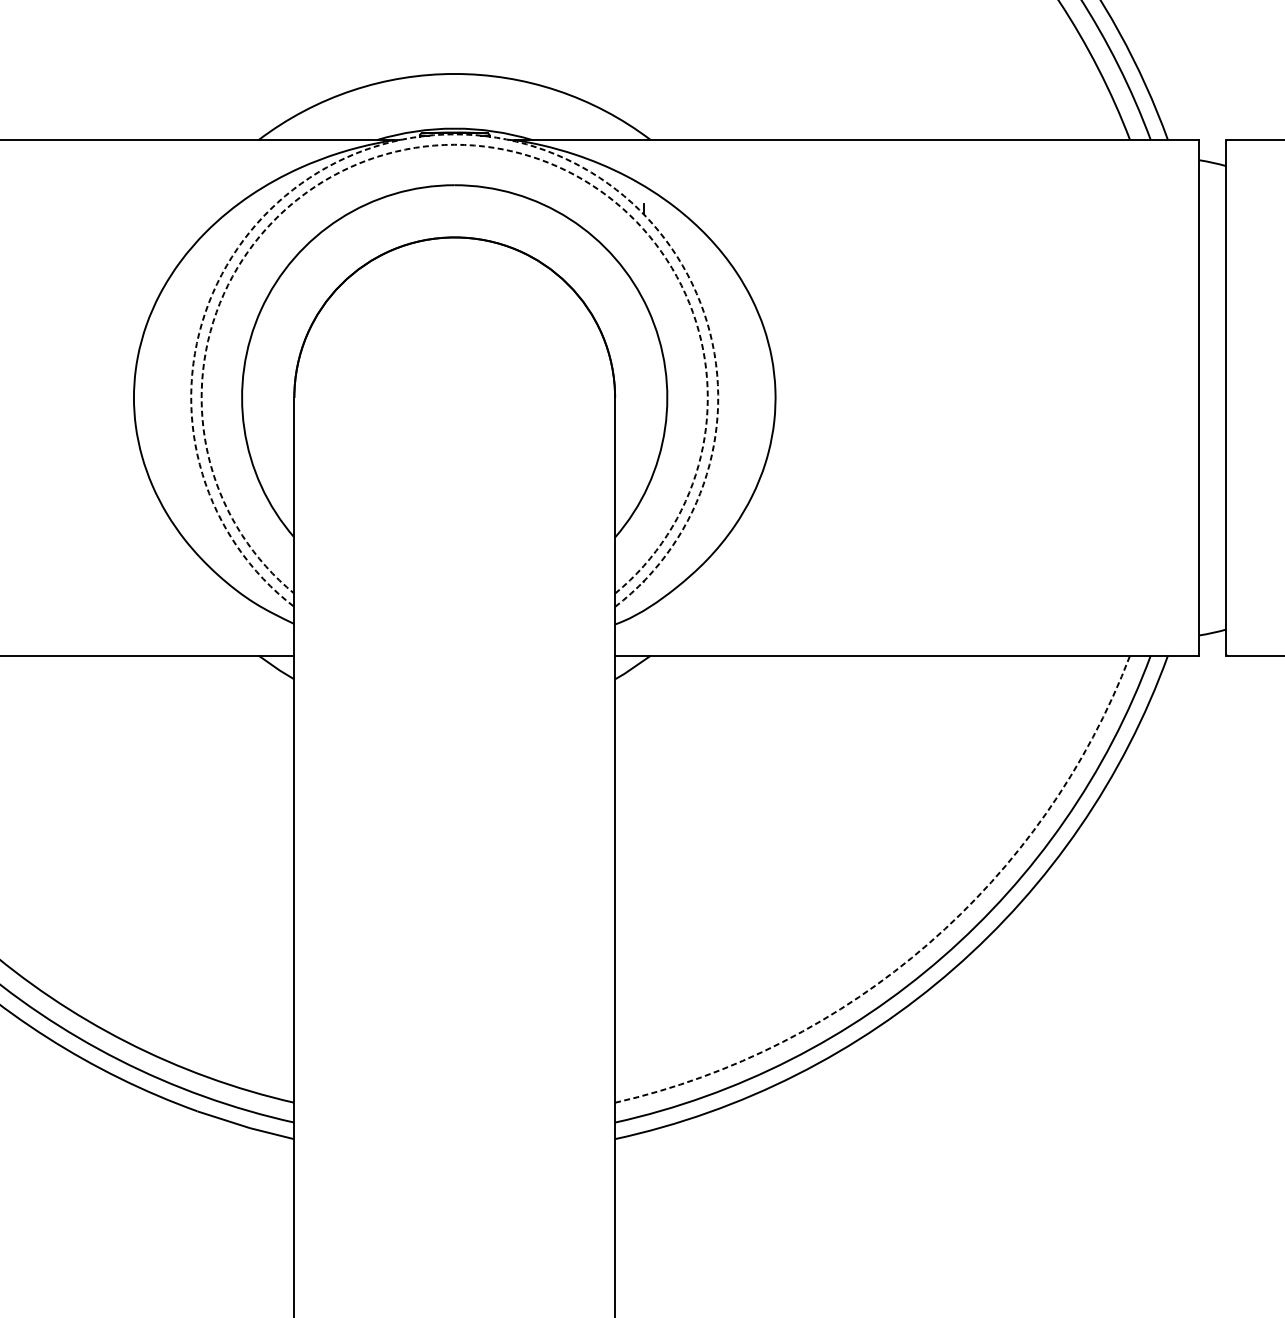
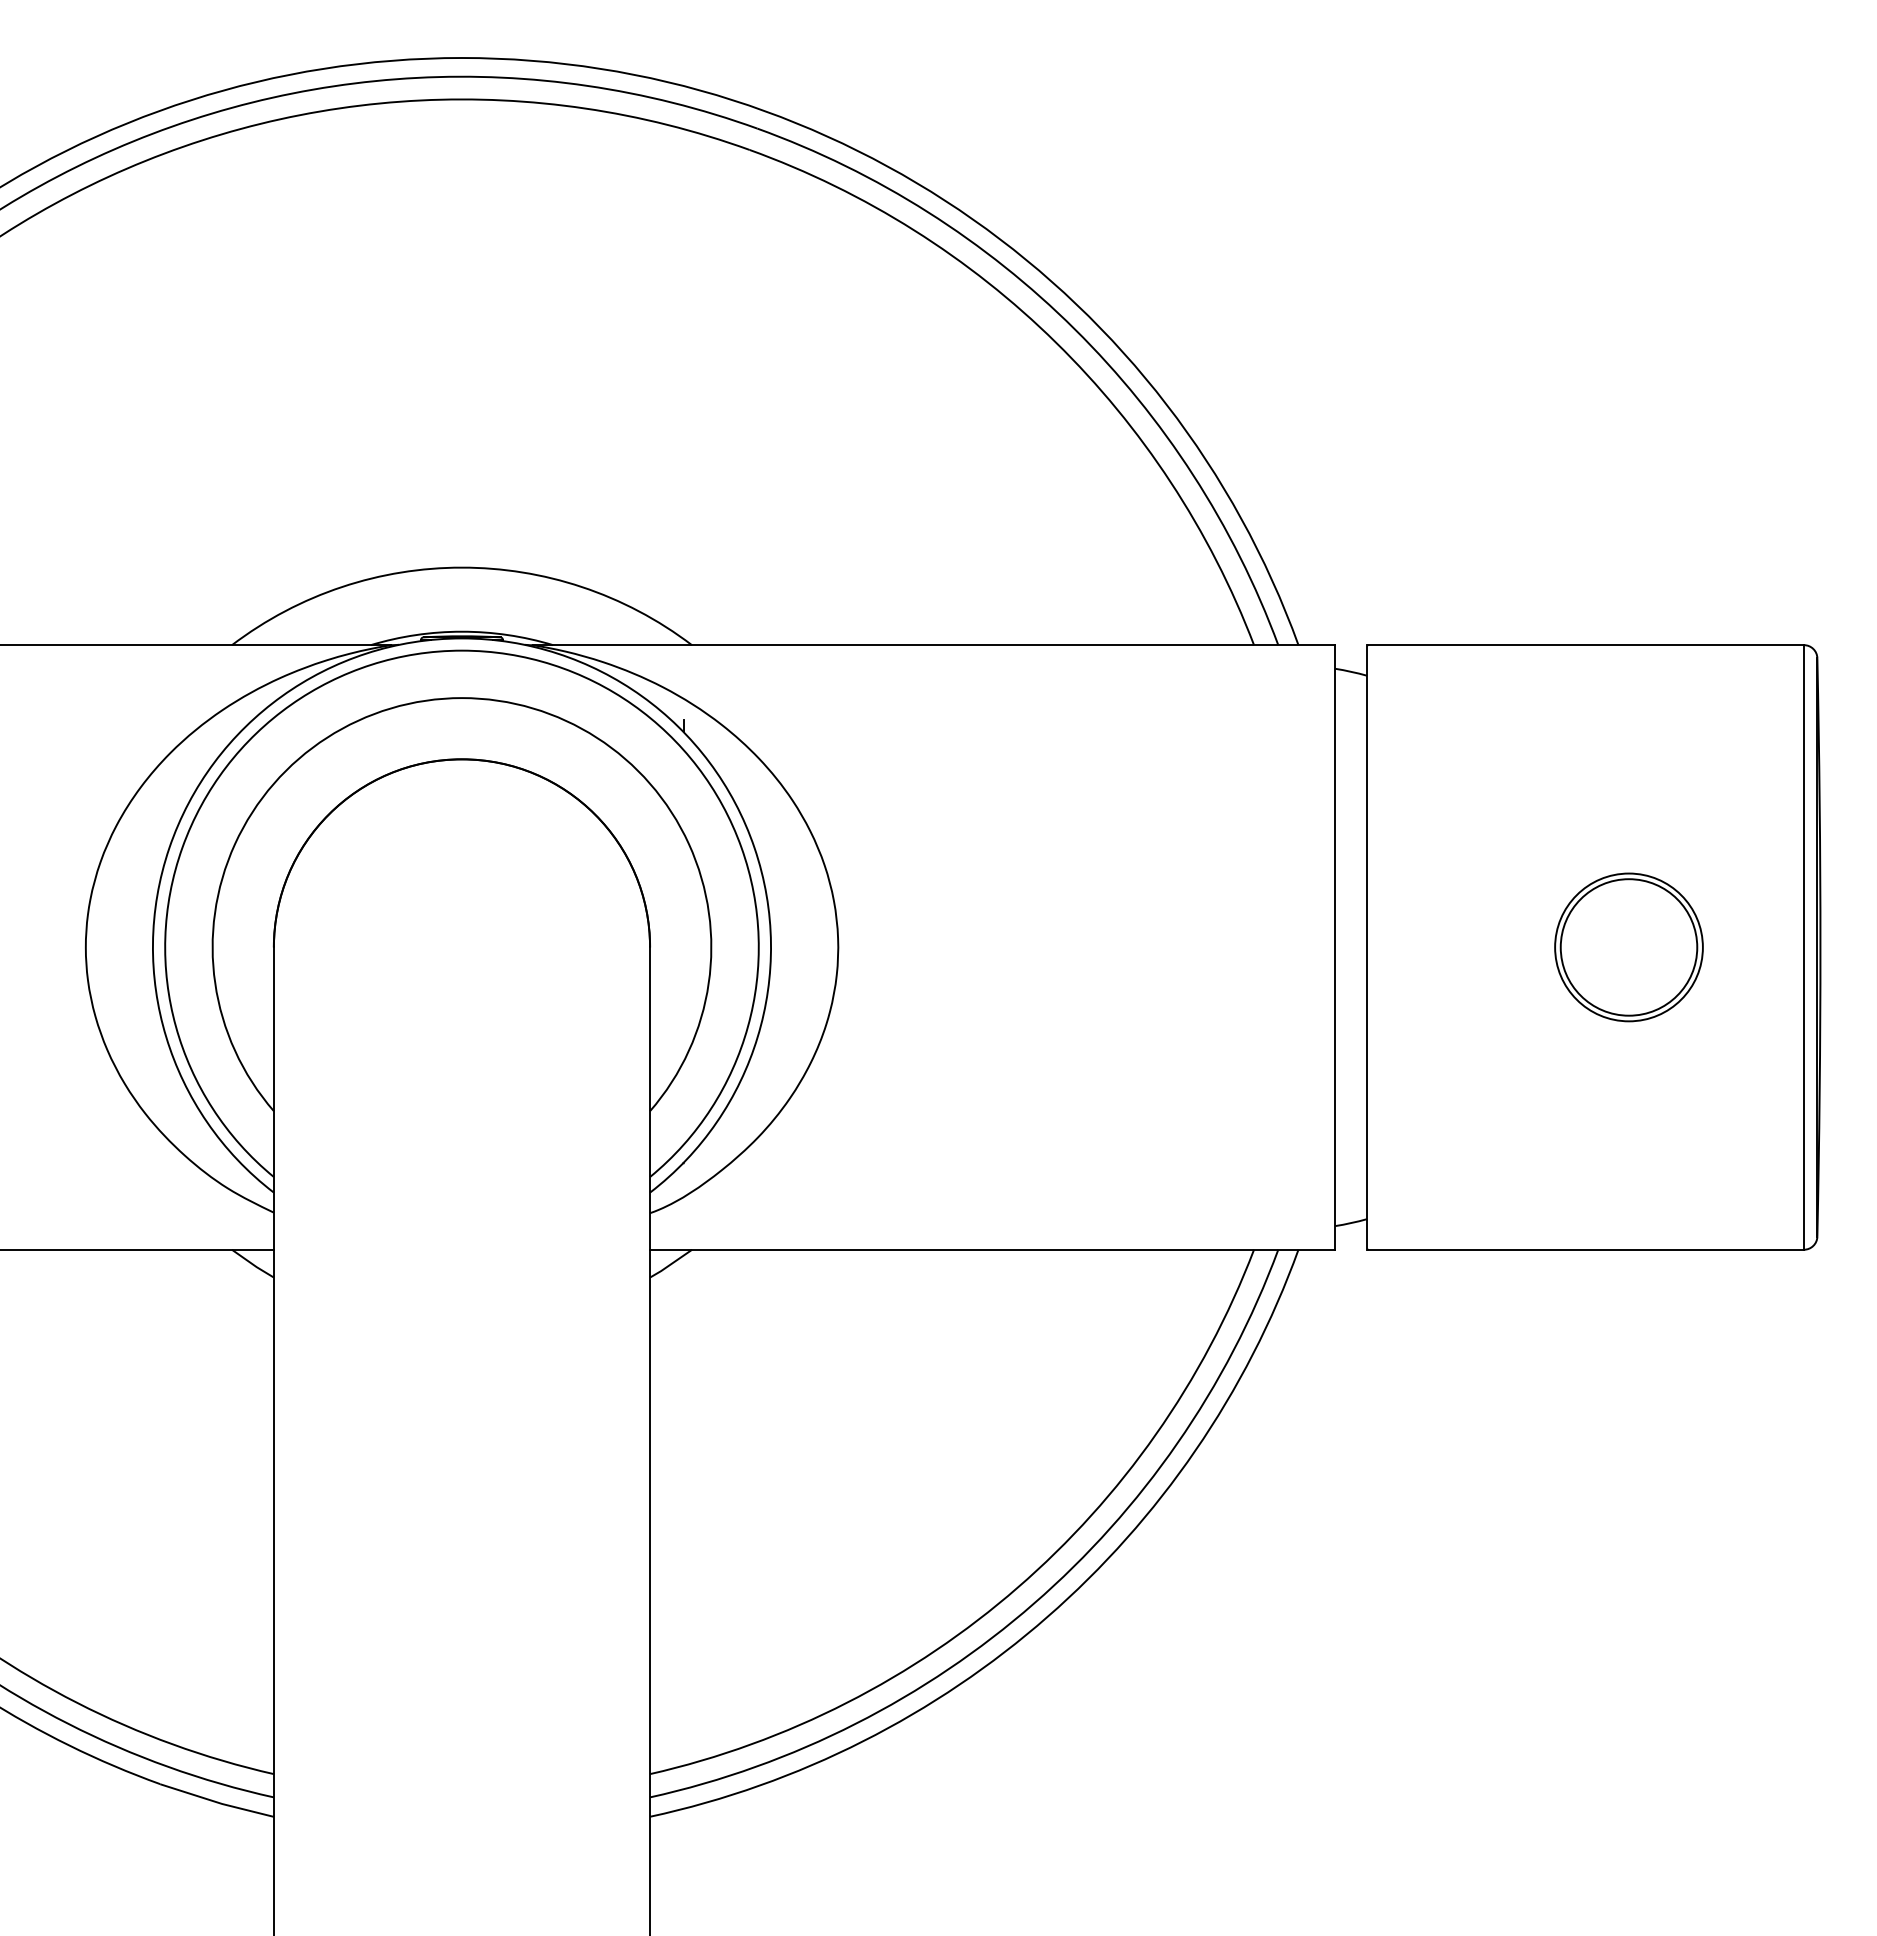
arc: (454, 134) -> (461, 638), dashed -> solid
arc: (454, 144) -> (461, 650), dashed -> solid
arc: (928, 943) -> (1017, 1587), dashed -> solid

